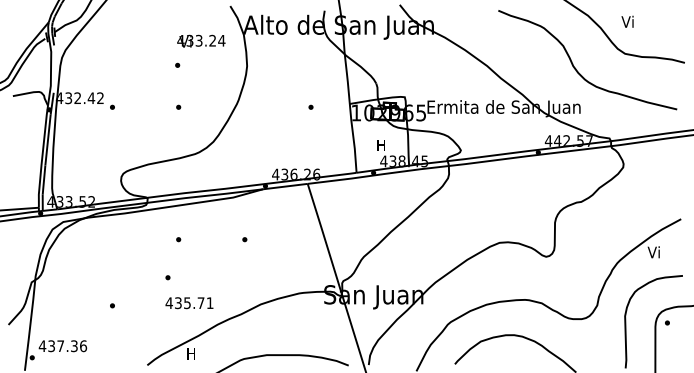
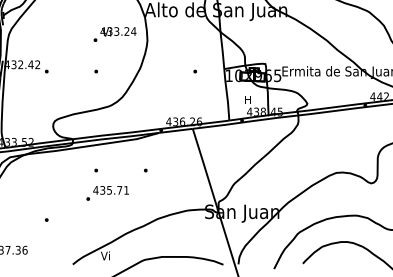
text: (201, 40) -> (118, 31), moved
text: (189, 303) -> (111, 190), moved
text: (190, 353) -> (105, 255), H -> Vi

